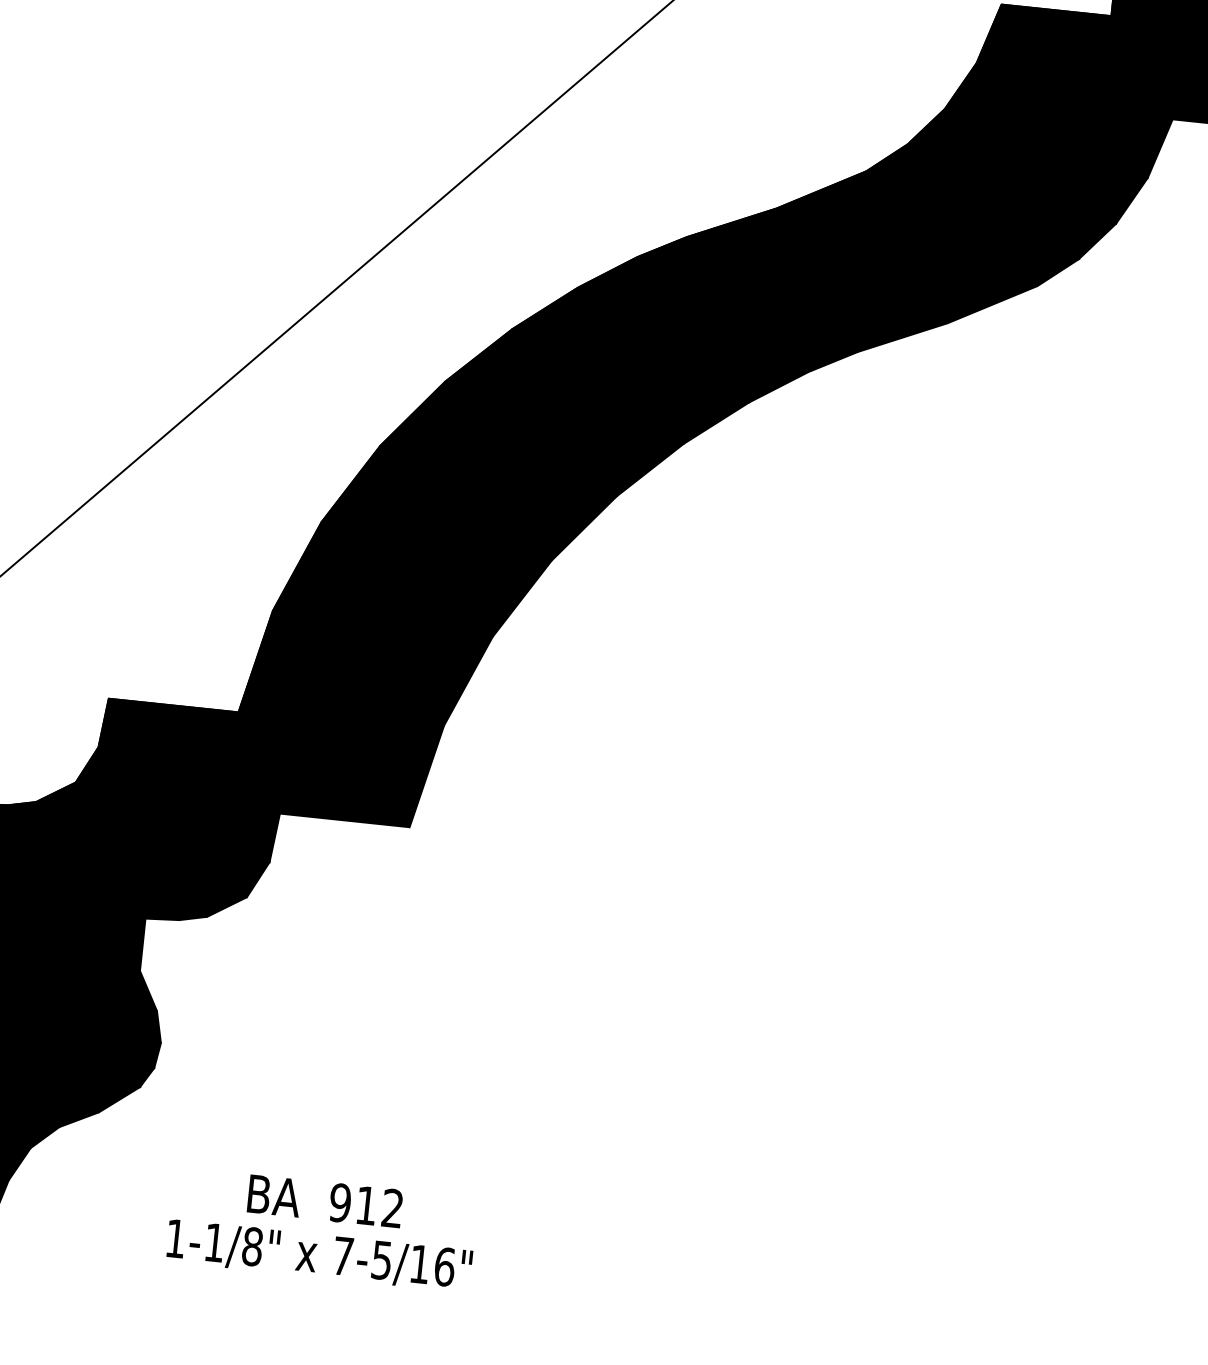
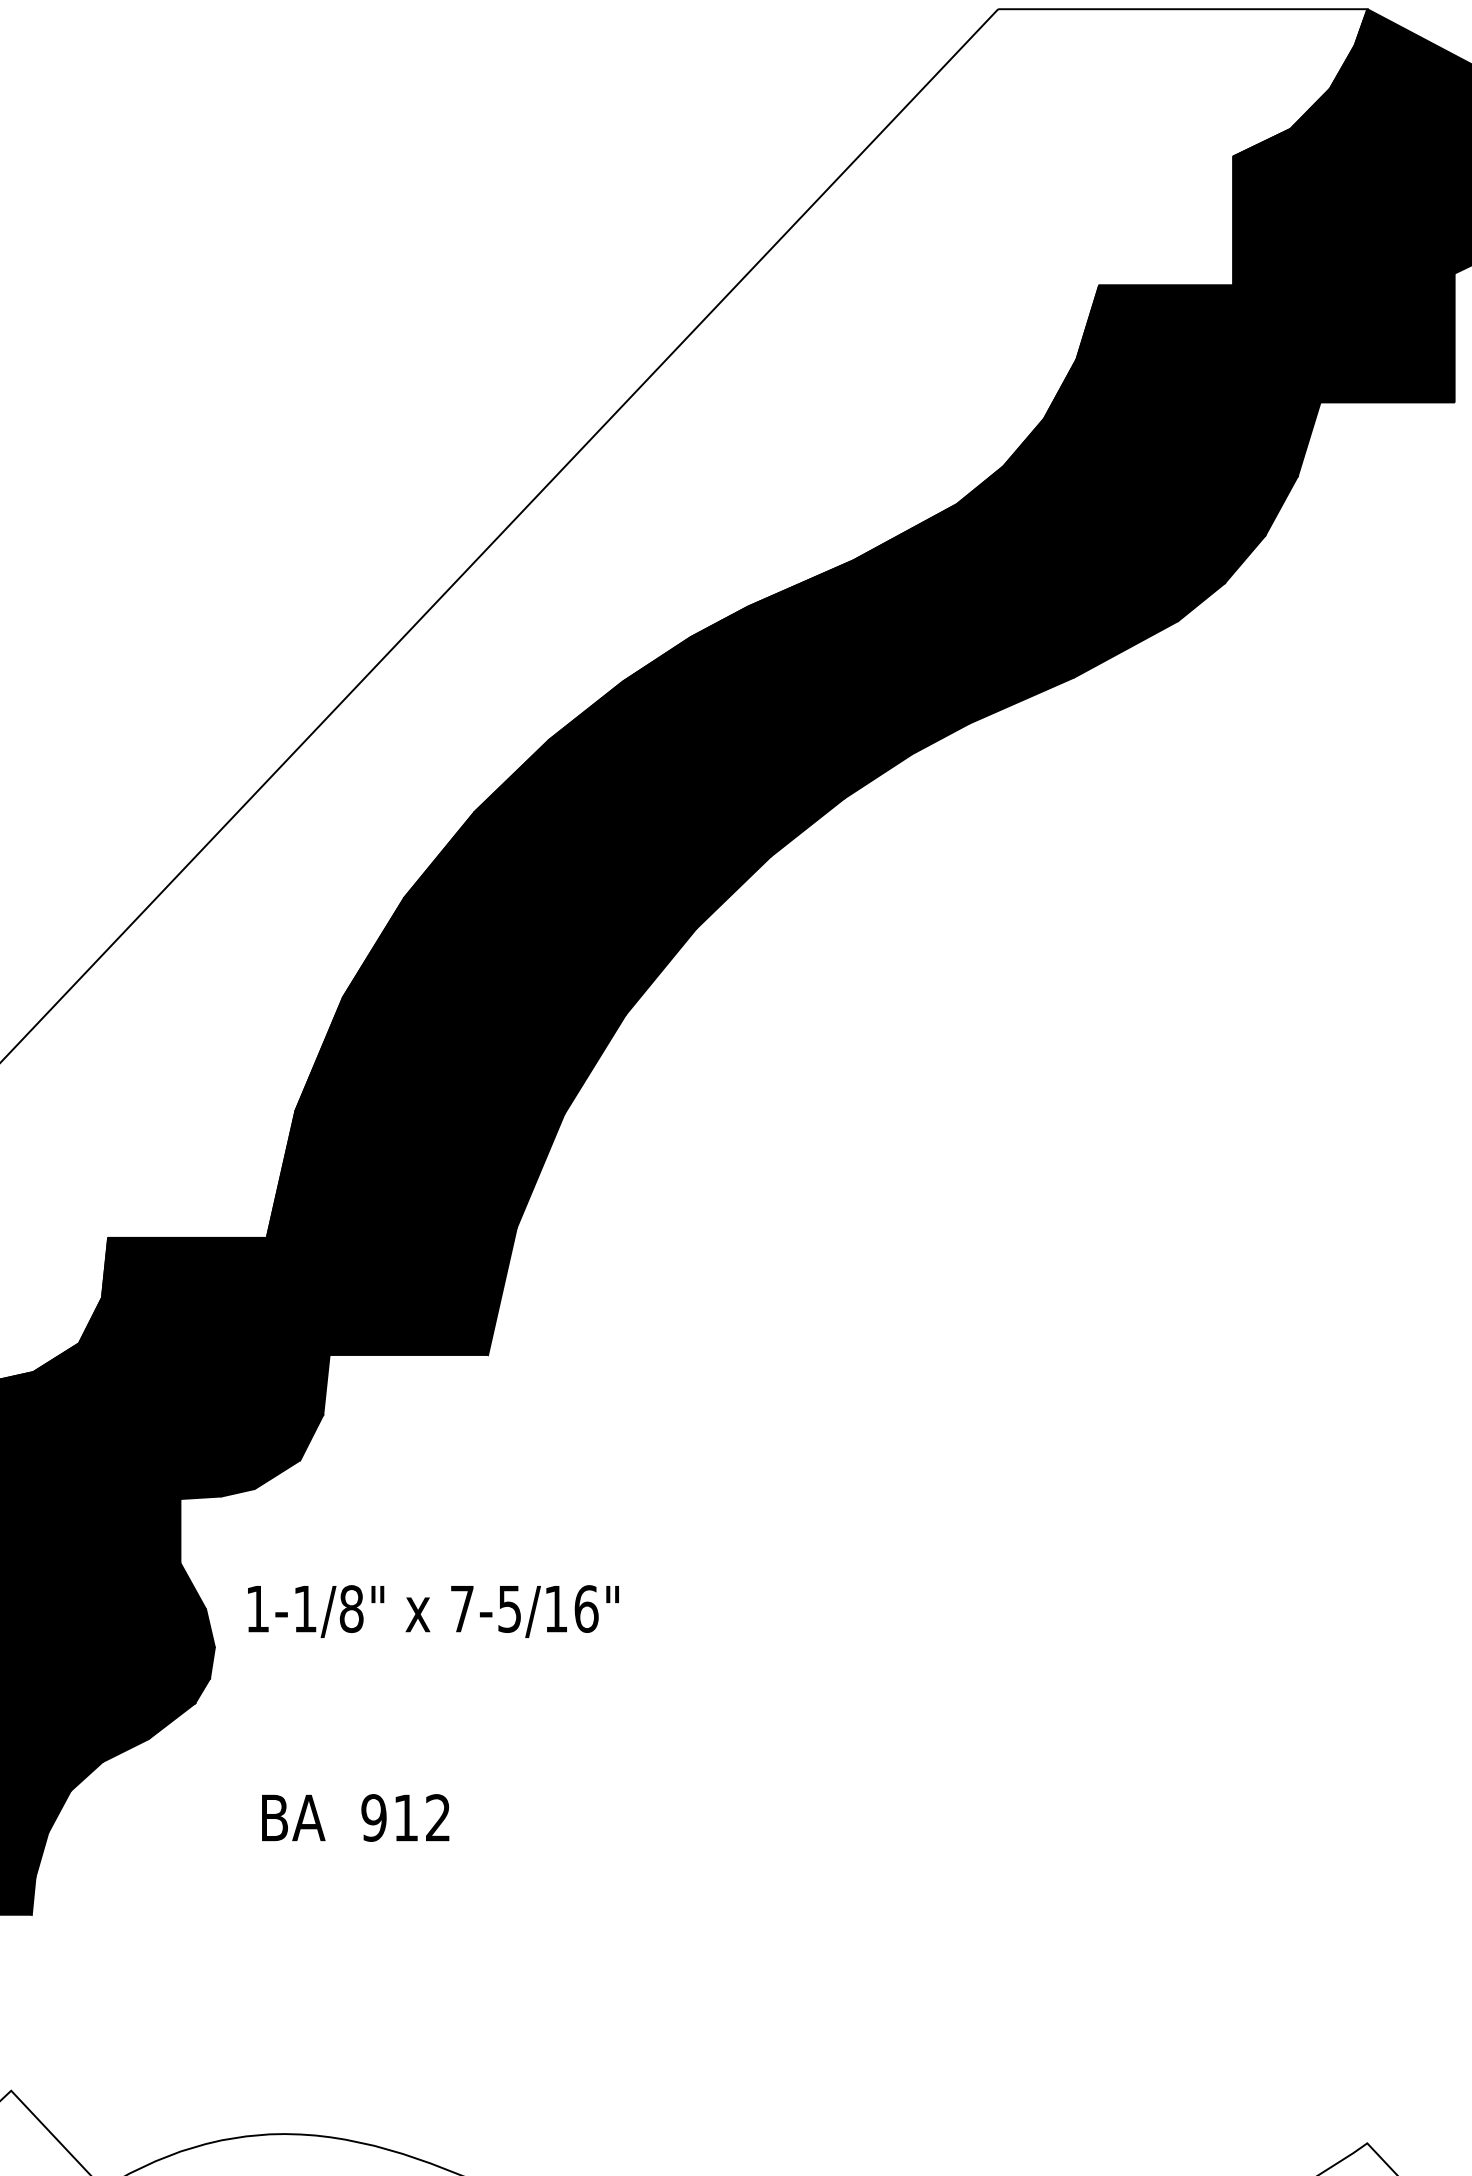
text: (325, 1200) -> (355, 1817), moved
text: (319, 1255) -> (433, 1611), moved

